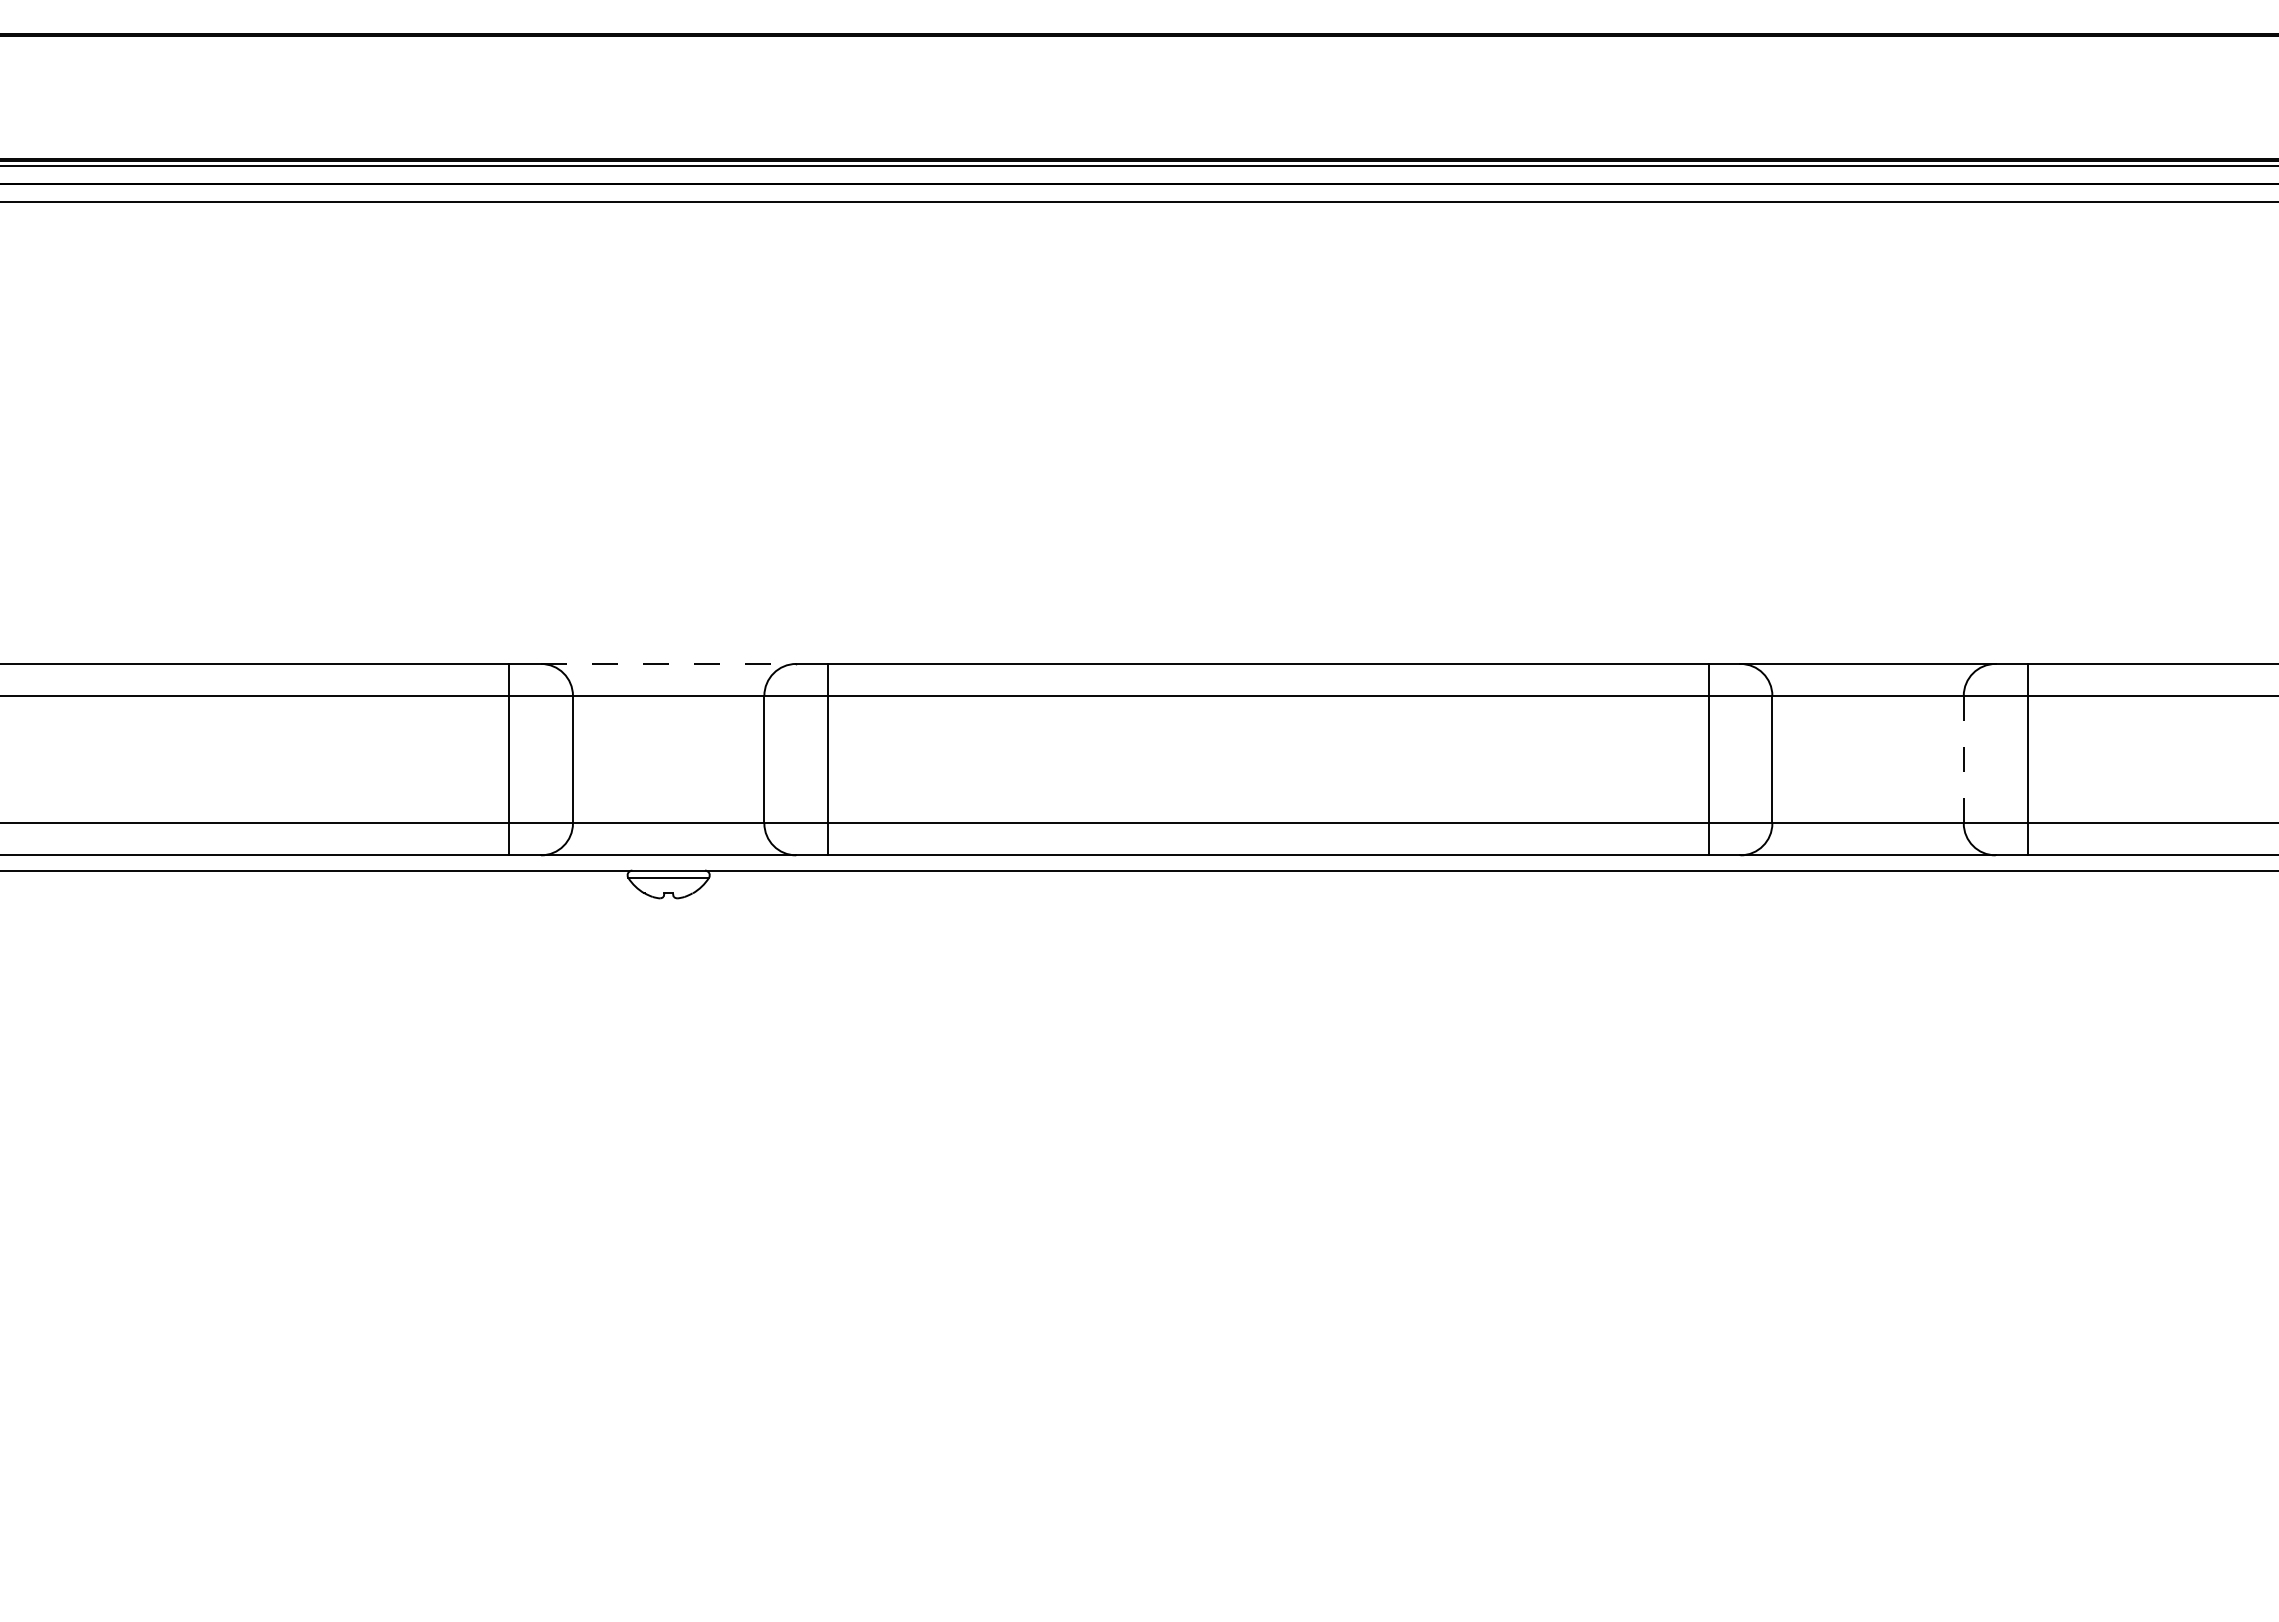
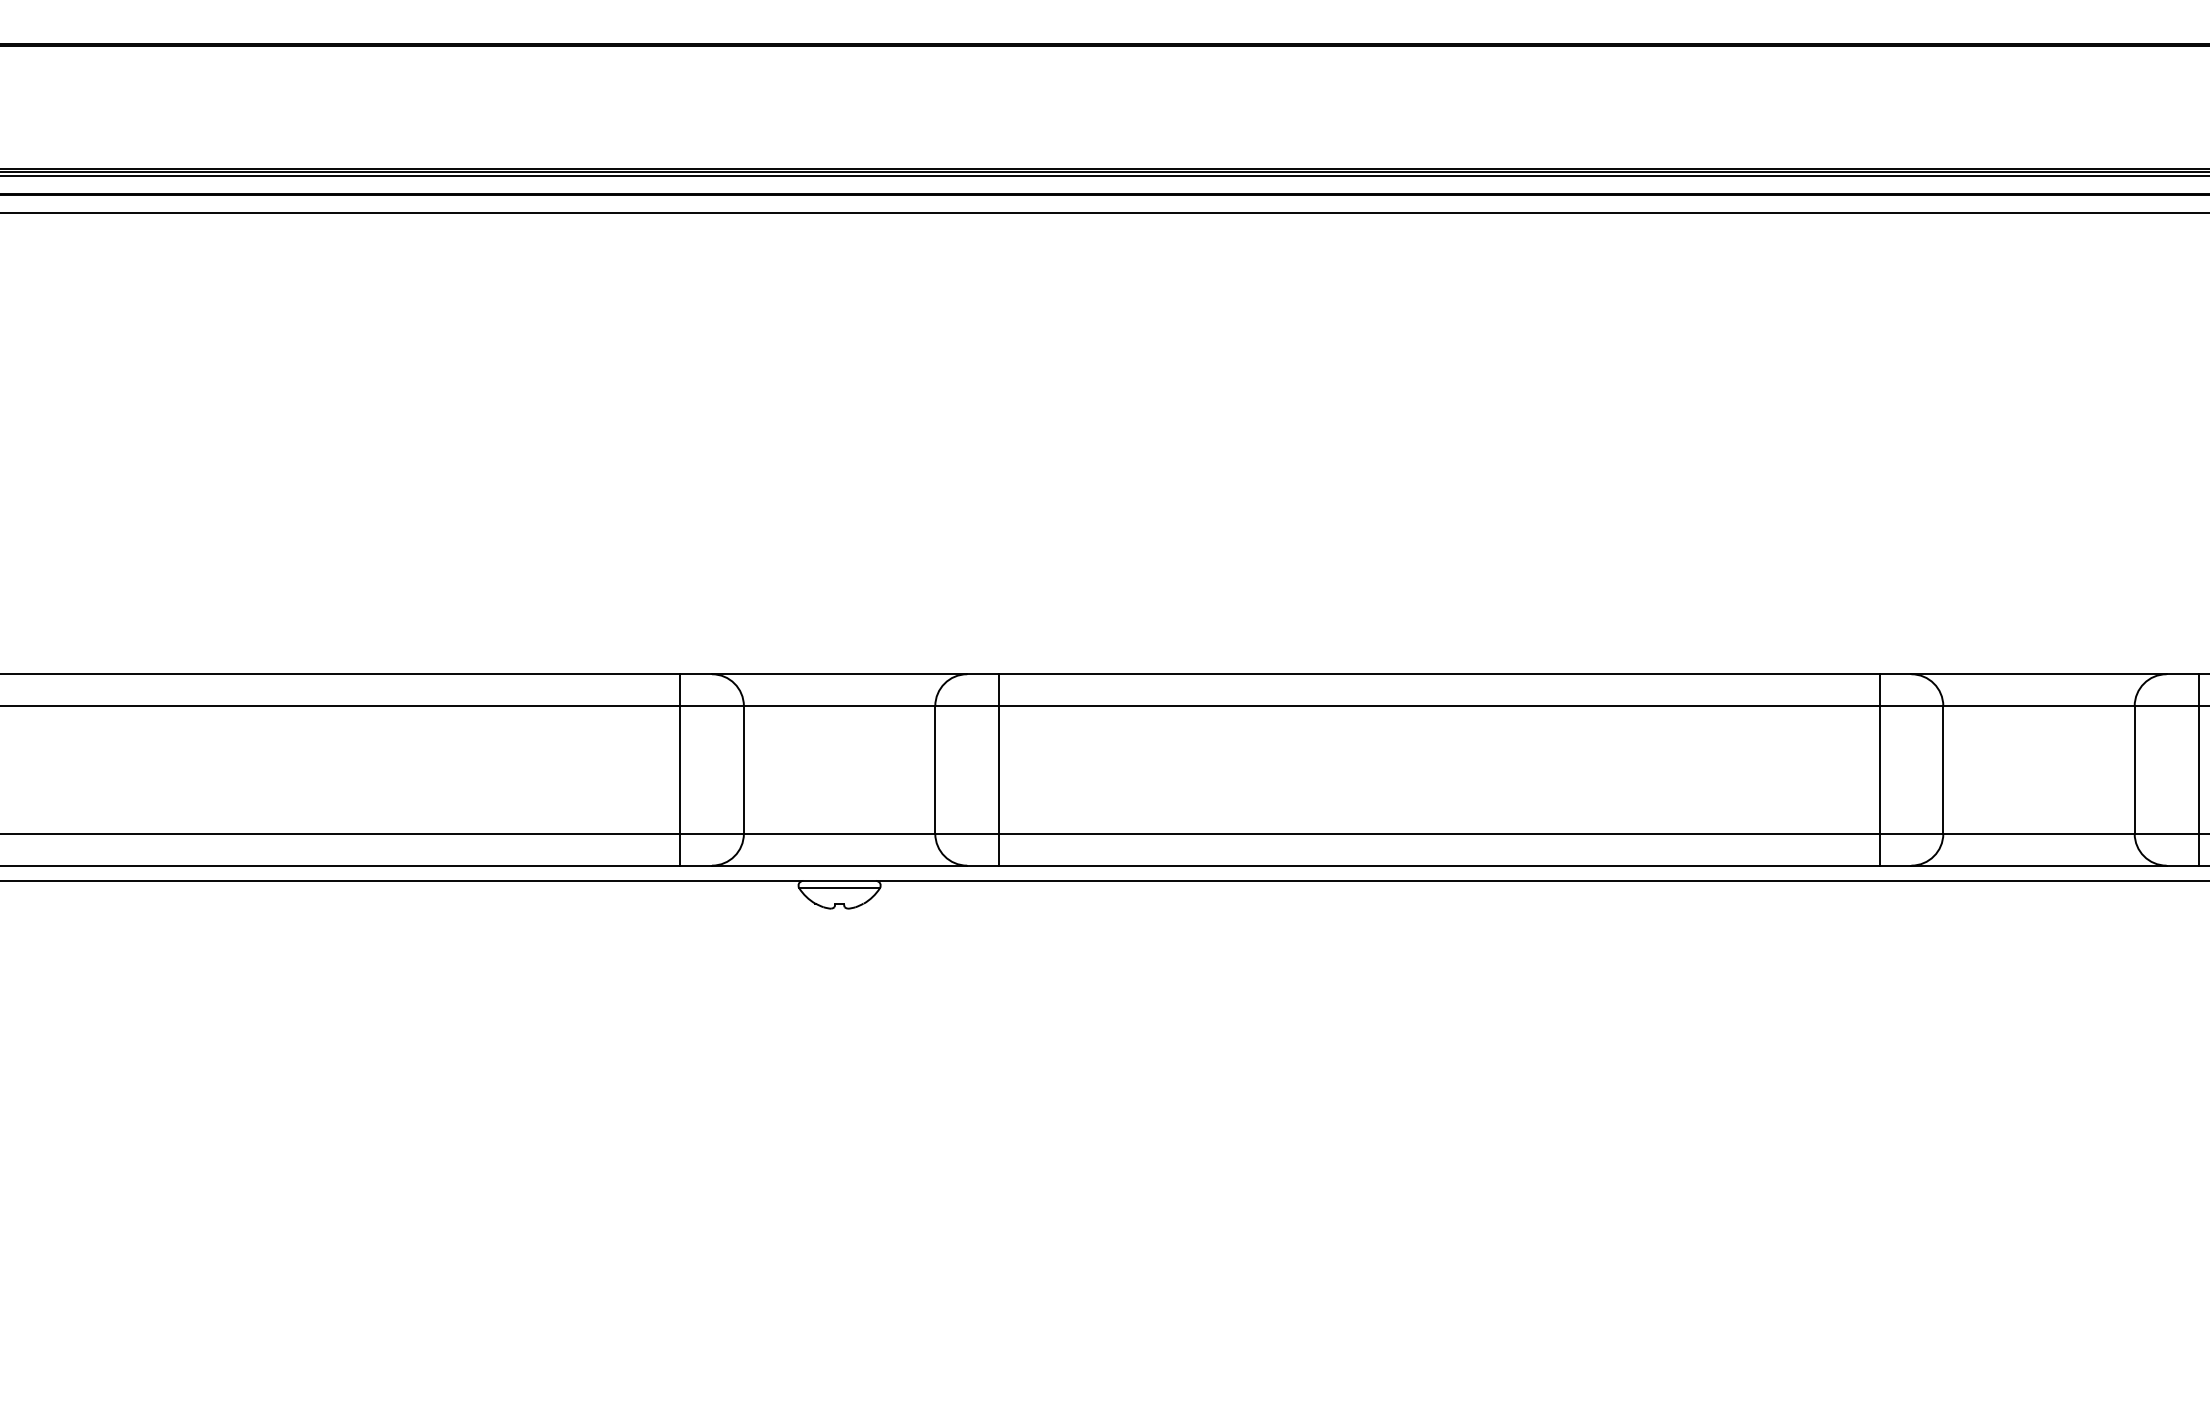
line: (668, 663) -> (839, 673), dashed -> solid
line: (1963, 759) -> (2134, 769), dashed -> solid

